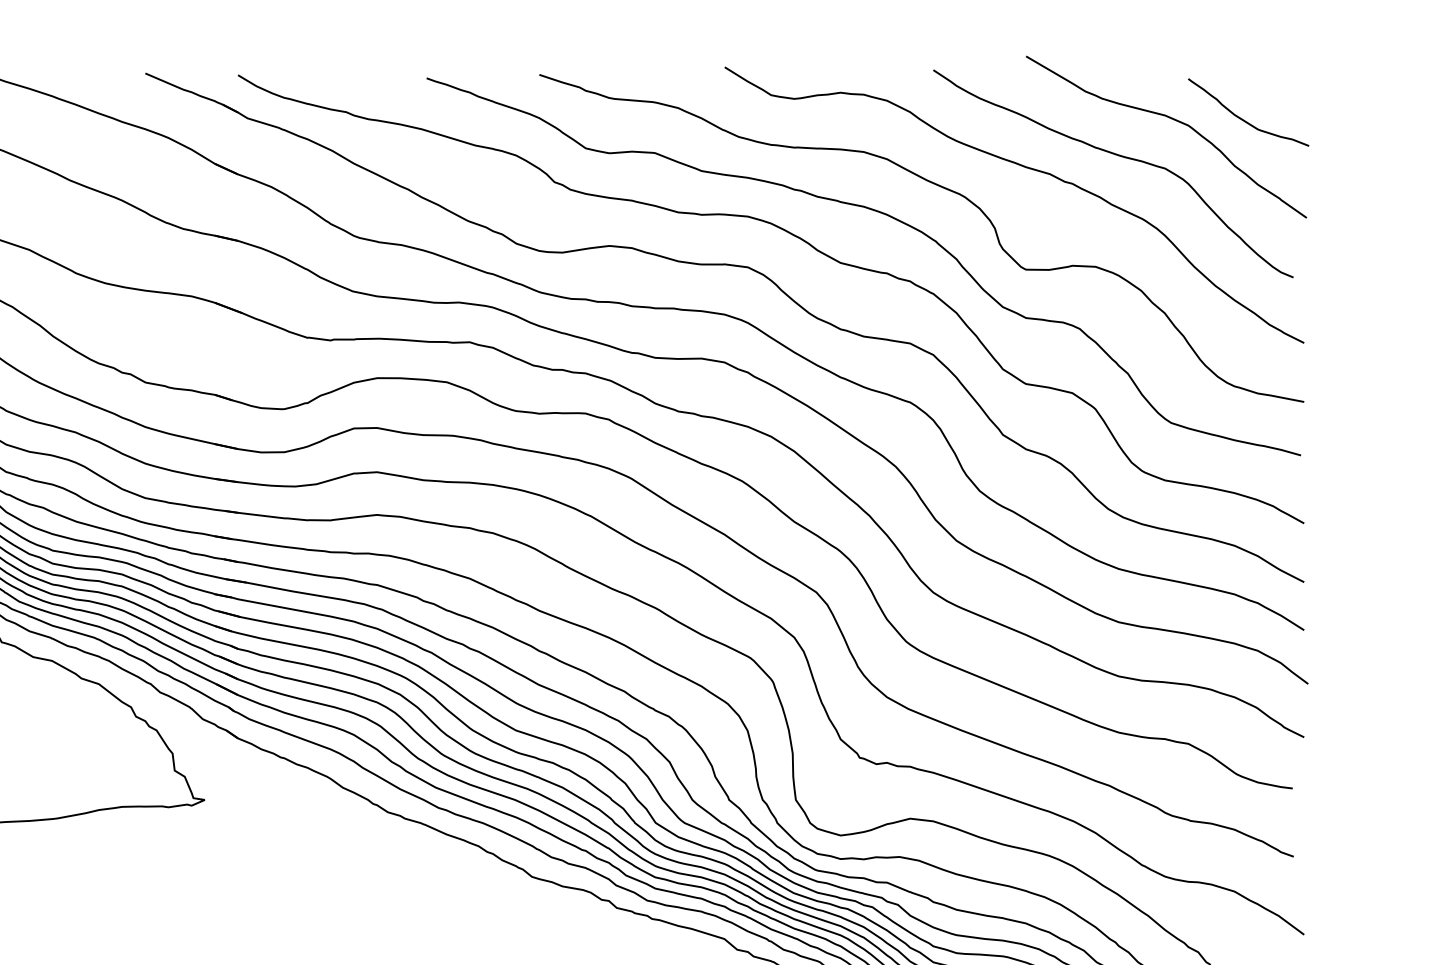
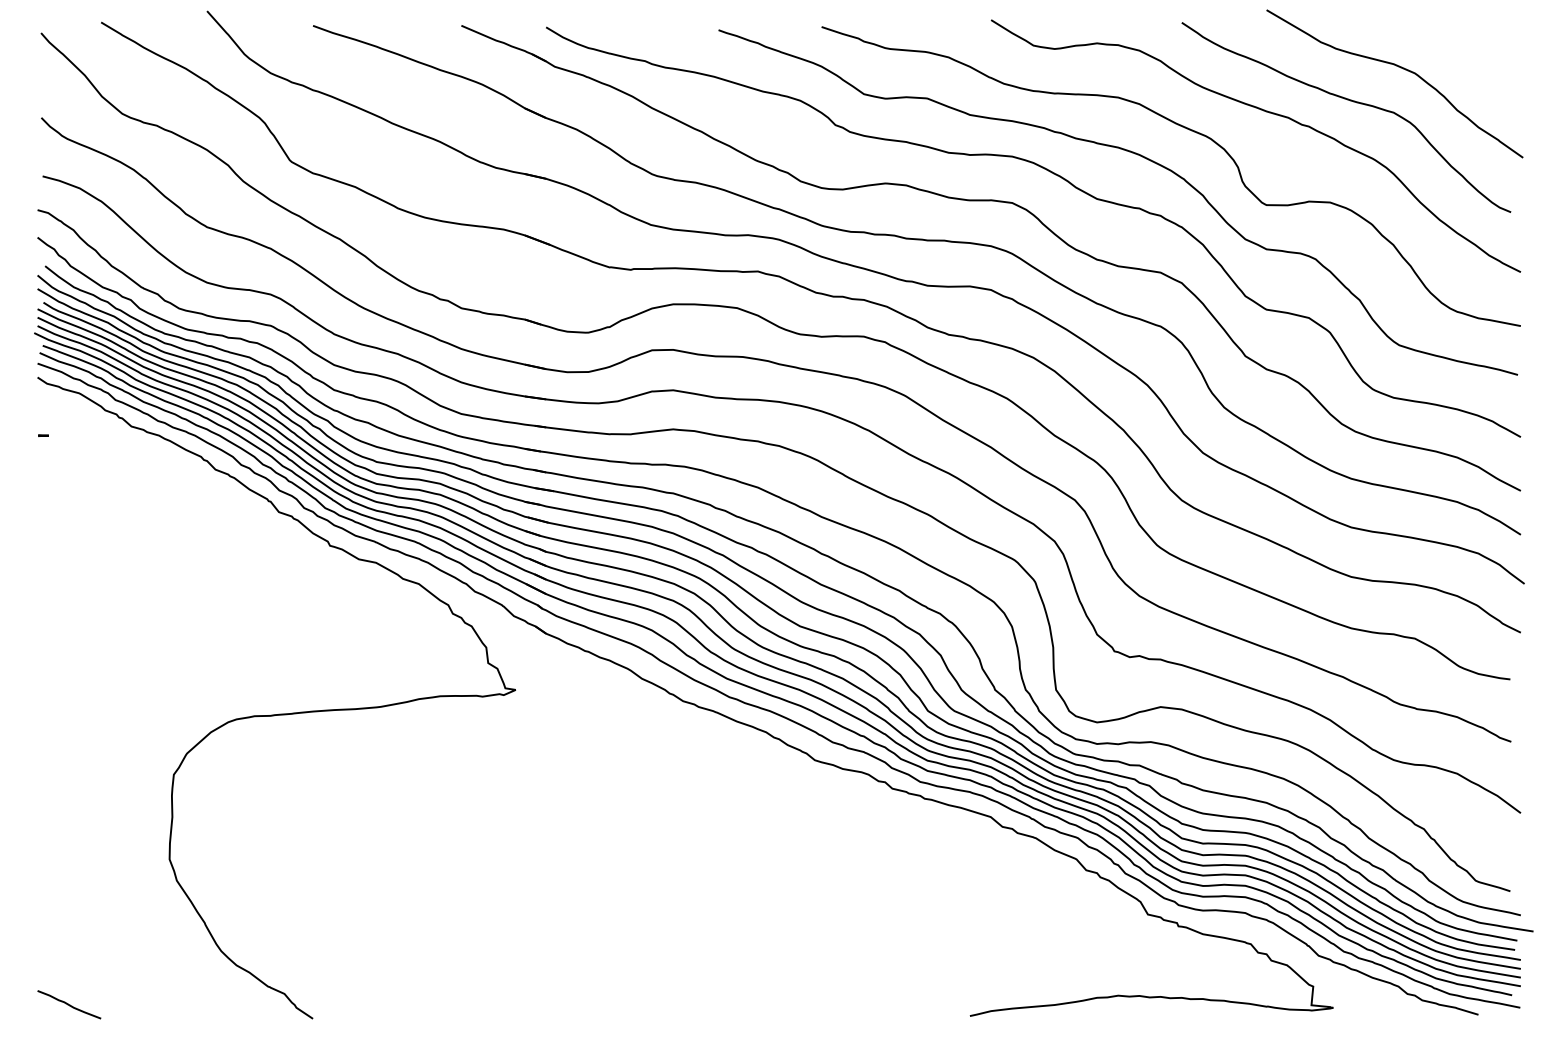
curve: (1243, 119) -> (1465, 67), removed

